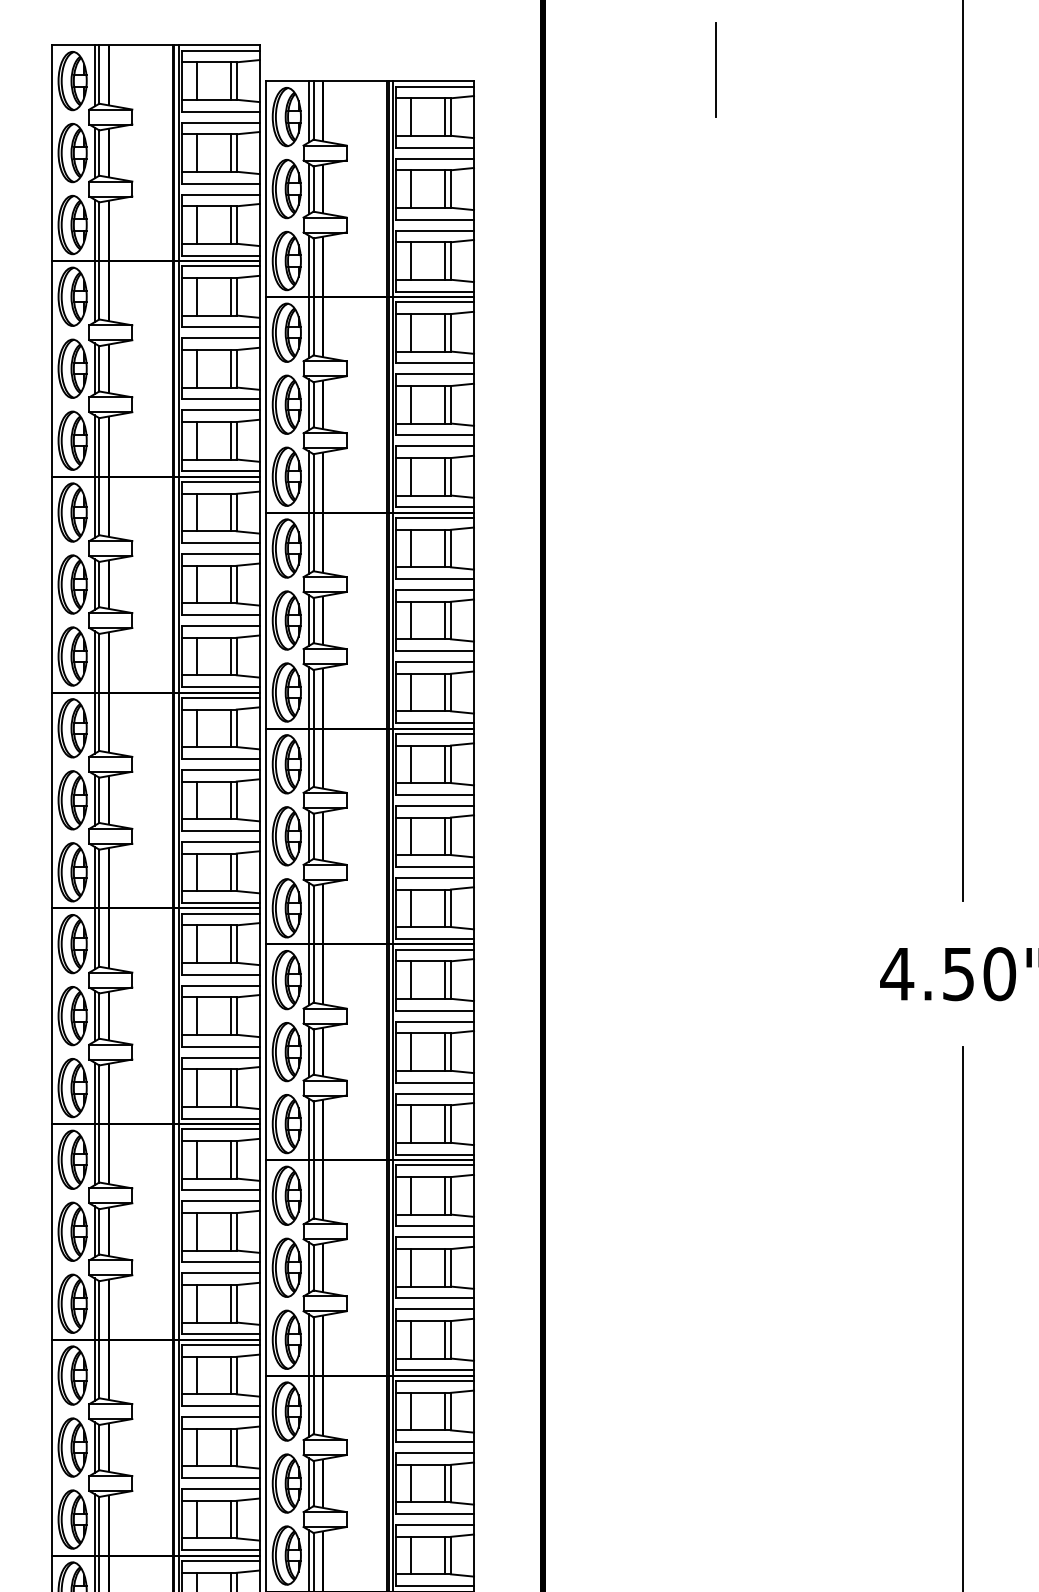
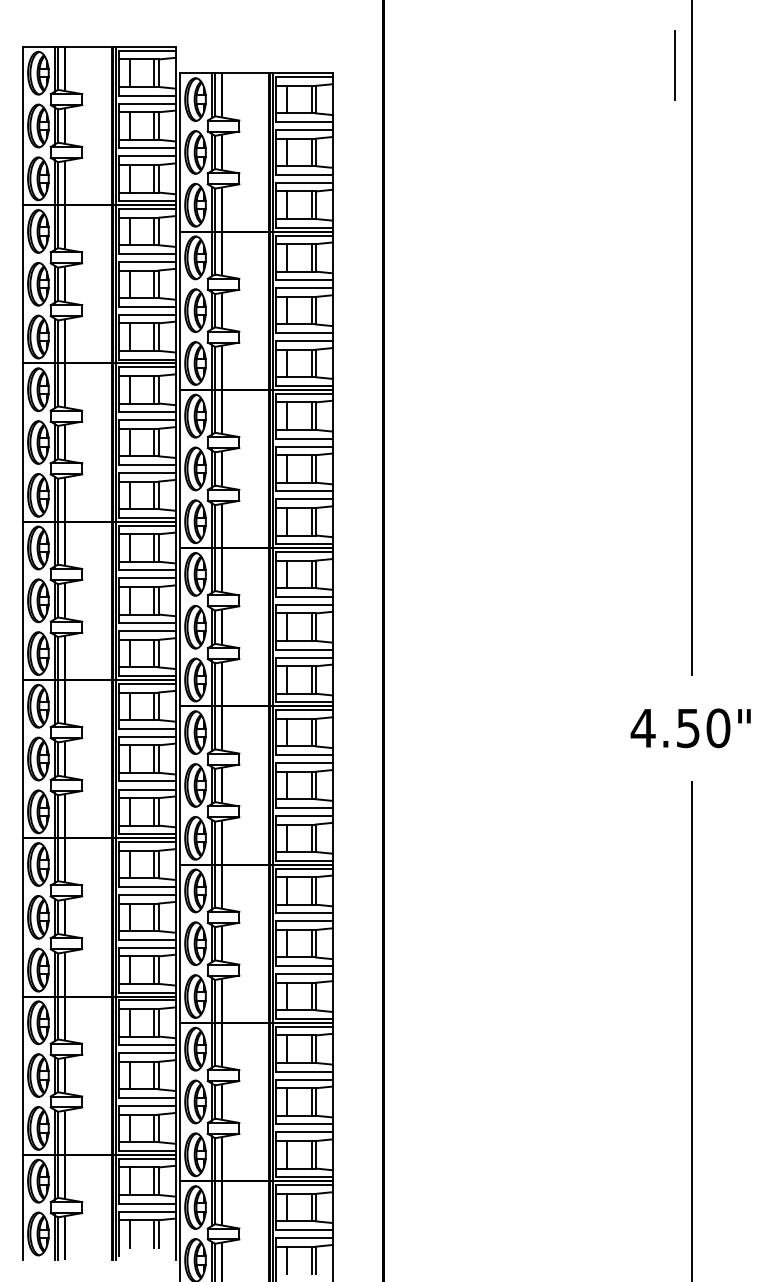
line: (714, 70) -> (674, 65), moved

